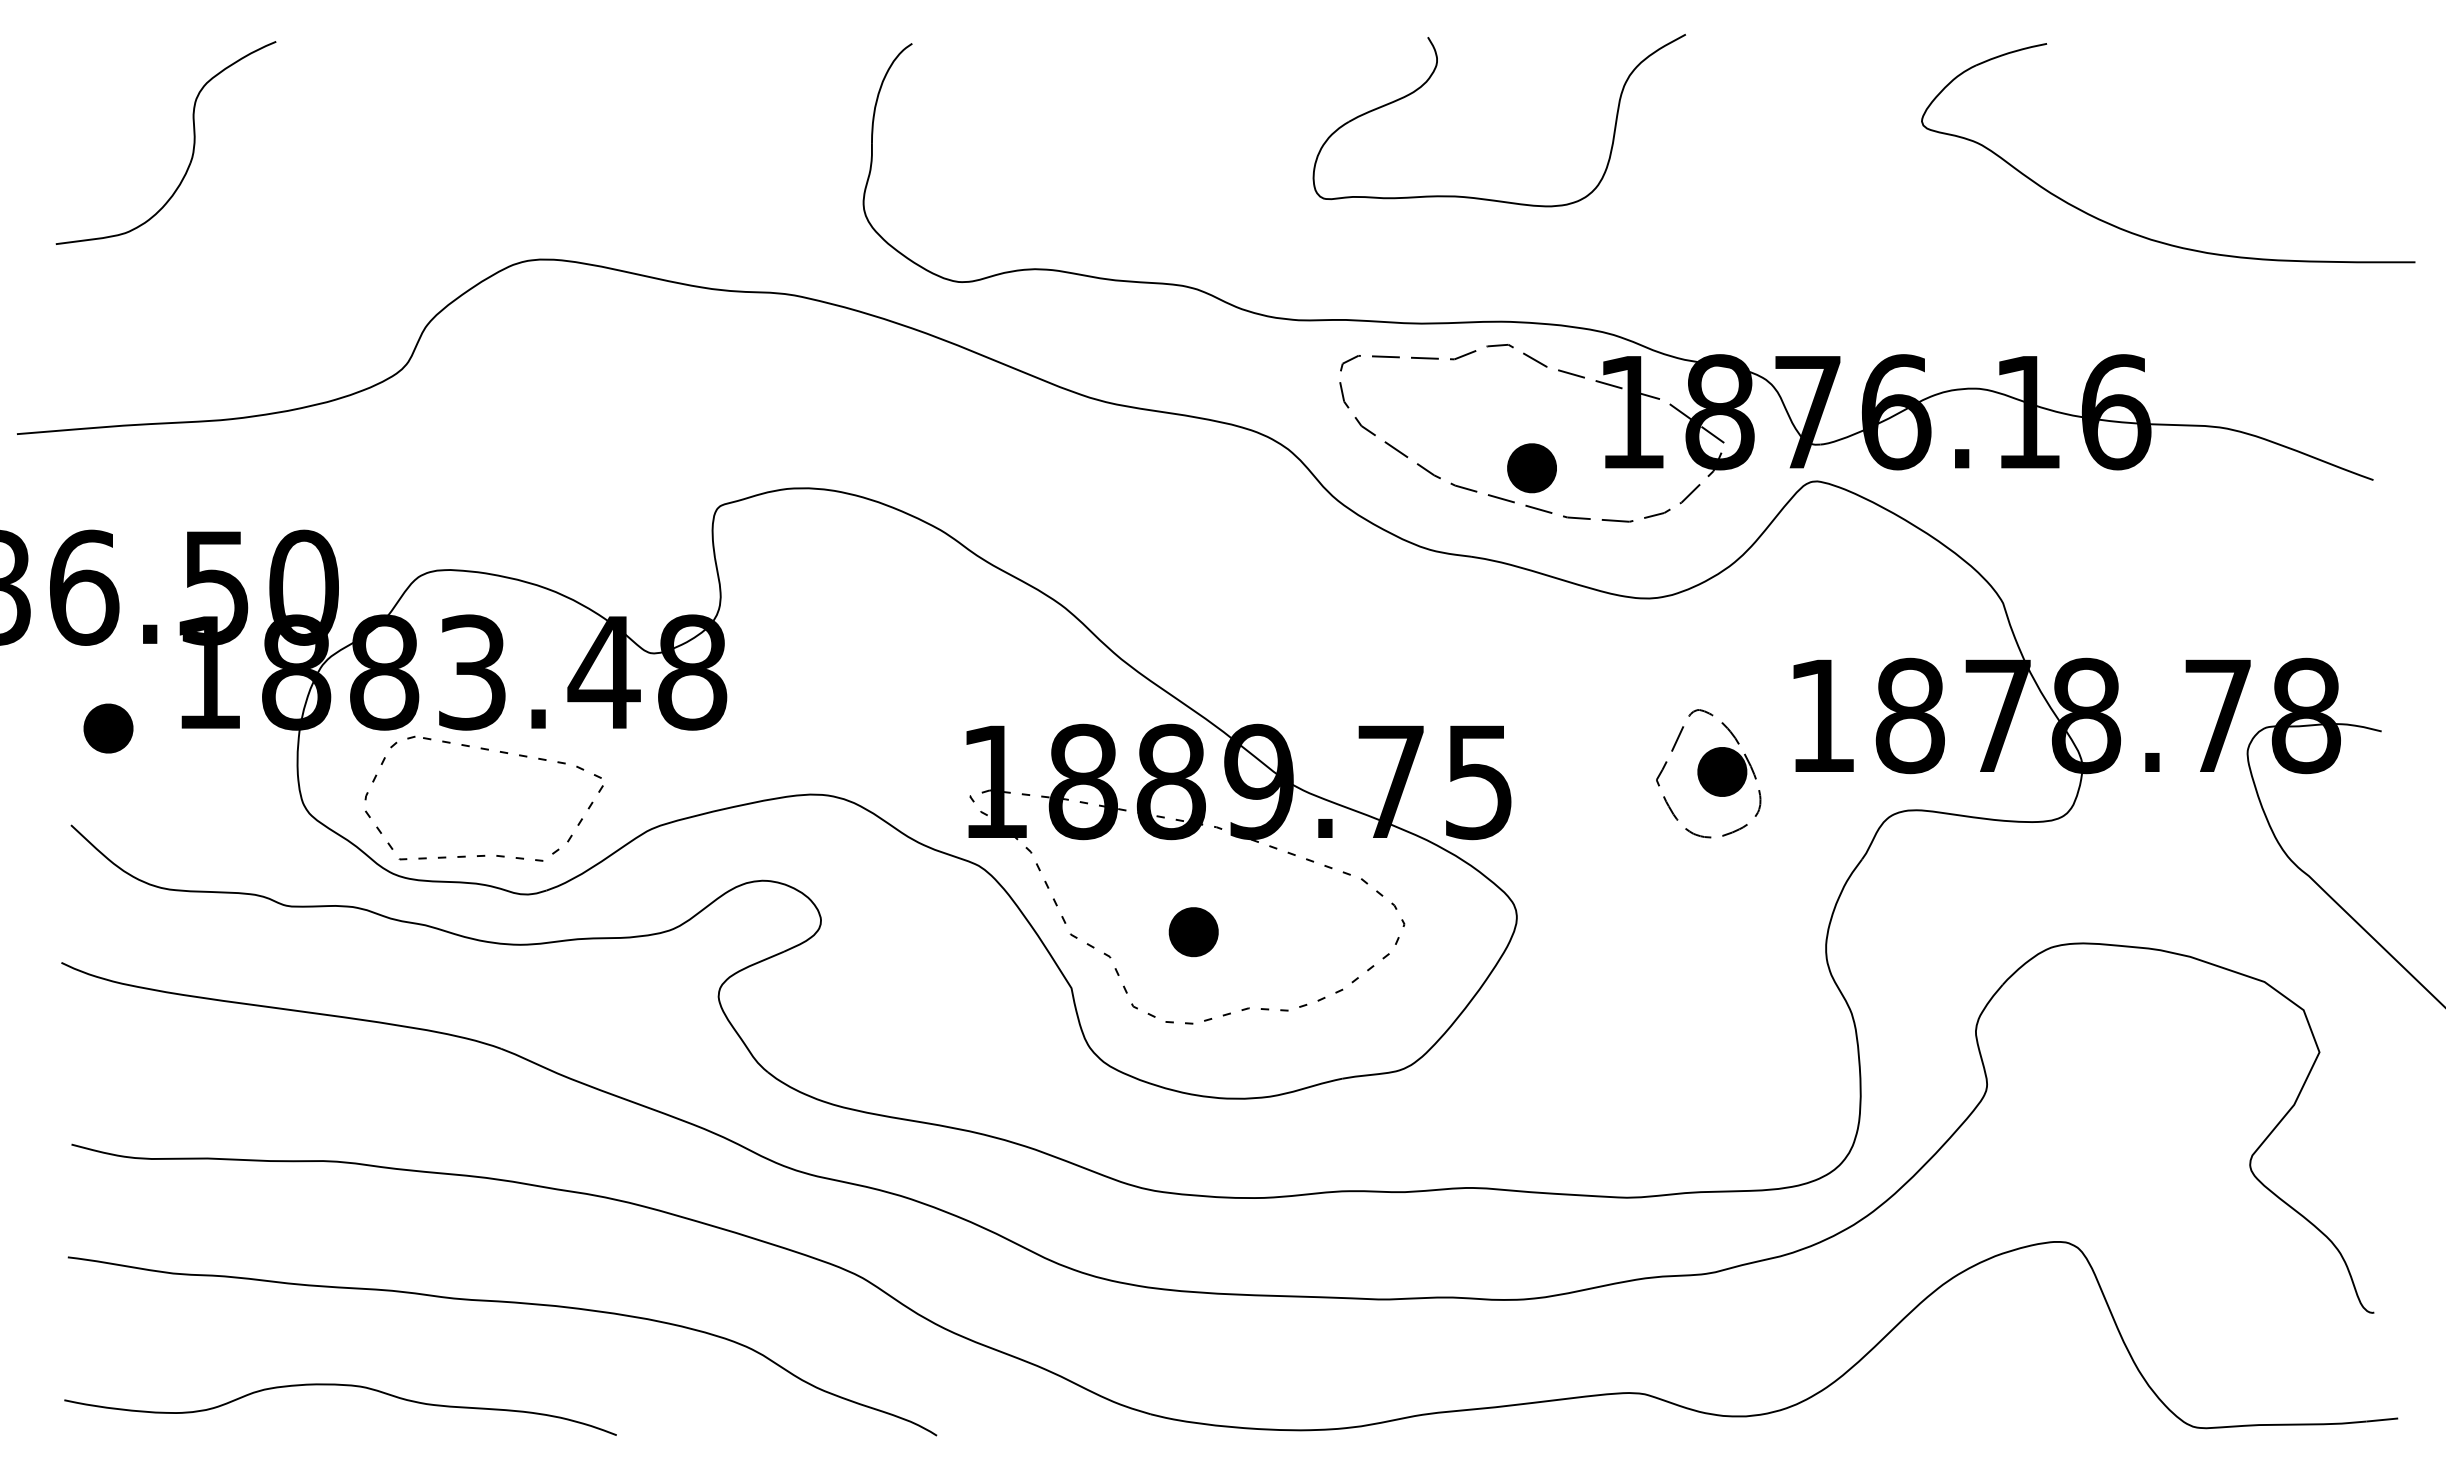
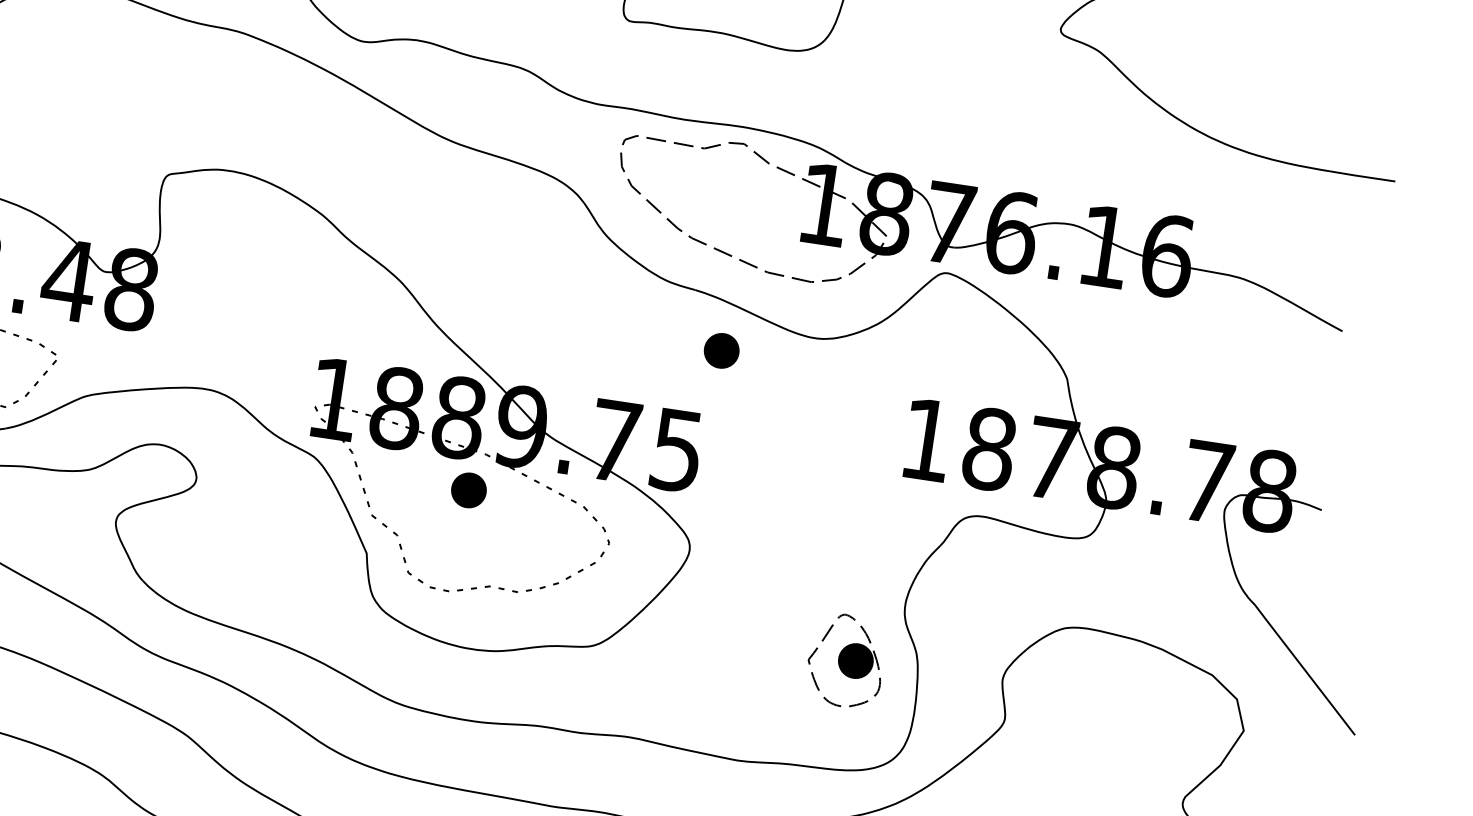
part: (1531, 468) -> (721, 350), moved
part: (1708, 773) -> (845, 660), moved
part: (1193, 932) -> (468, 490), moved

